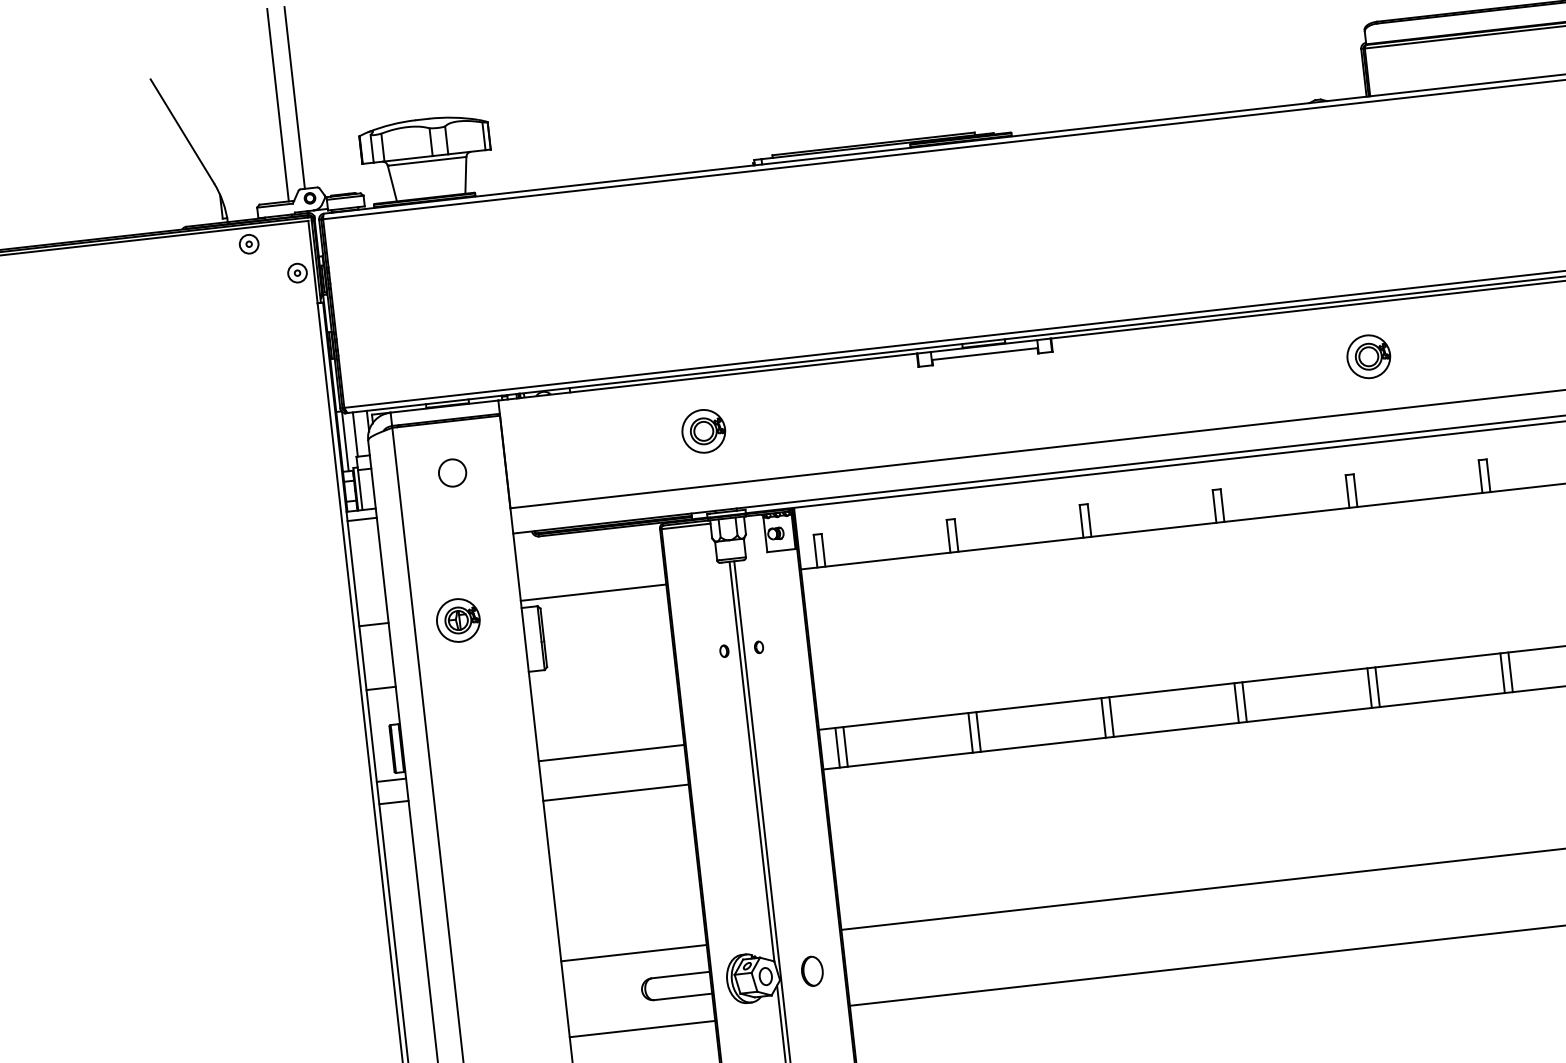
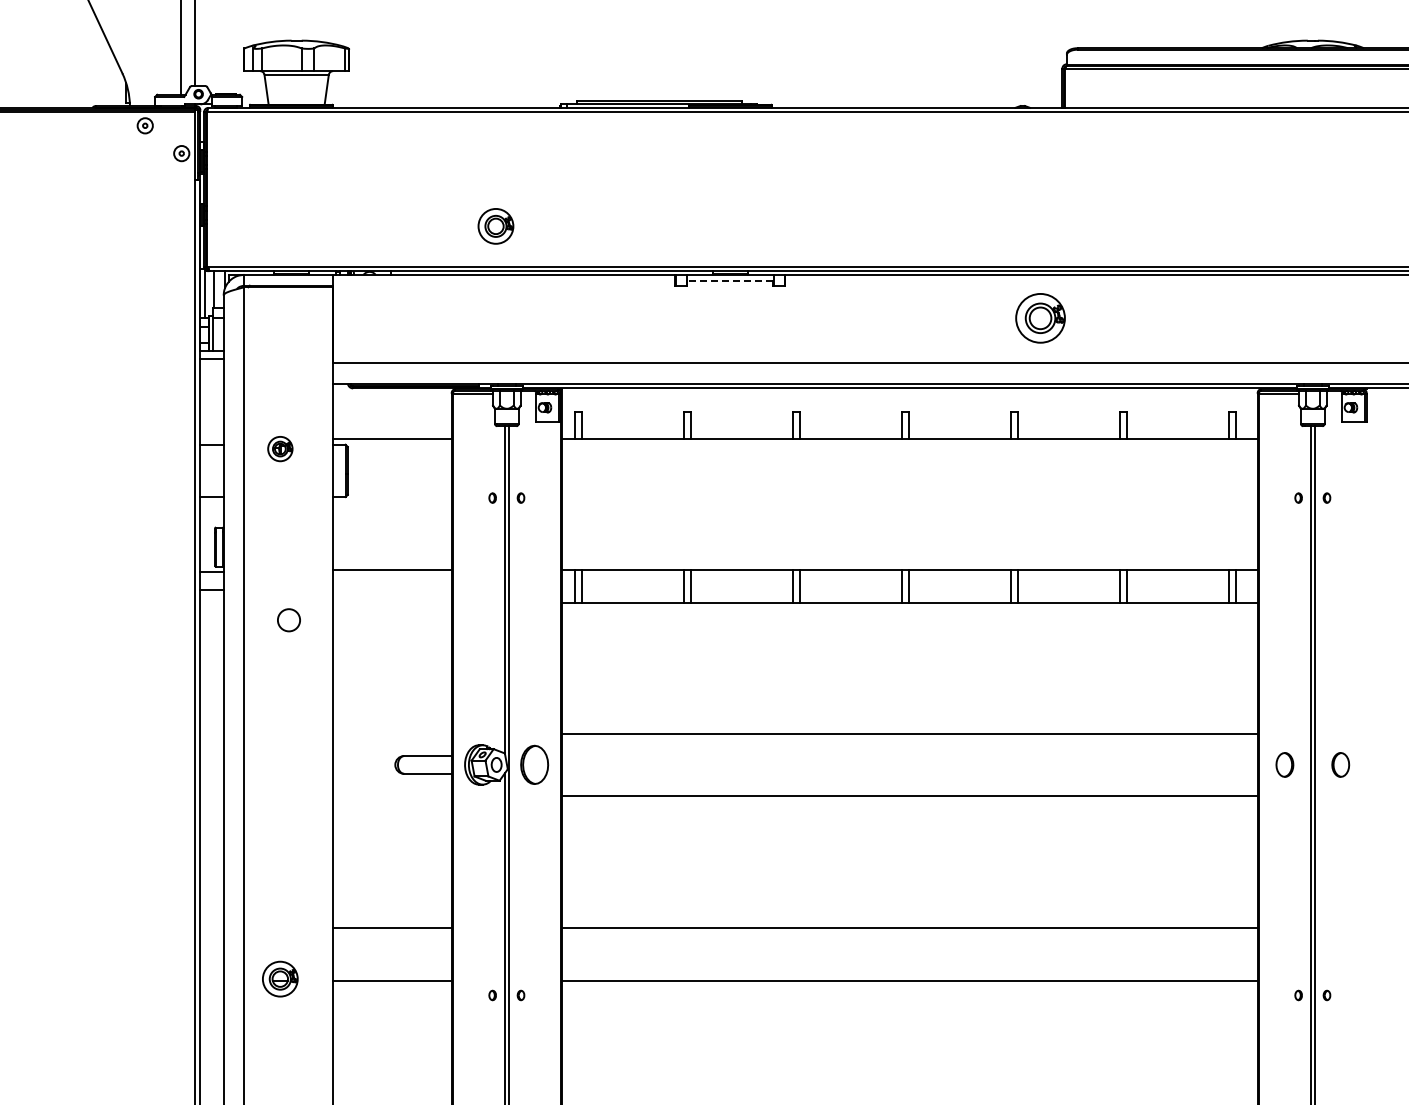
line: (983, 354) -> (729, 281), solid -> dashed
part: (1368, 356) -> (1040, 318), size x1.4
part: (703, 431) -> (495, 226), moved
circle: (451, 473) -> (288, 620), moved
part: (458, 619) -> (280, 448), size x0.7
line: (615, 792) -> (391, 602), removed
line: (633, 953) -> (391, 734), removed
part: (811, 970) -> (534, 764), size x1.6
line: (641, 1029) -> (391, 796), removed

